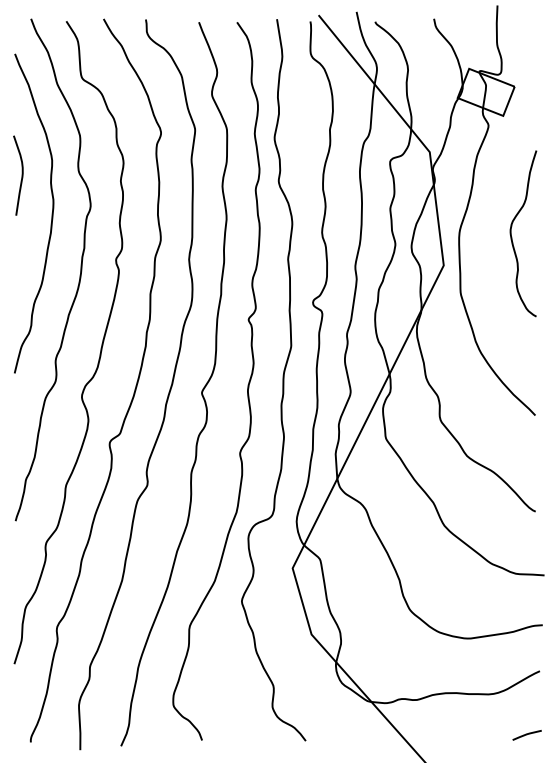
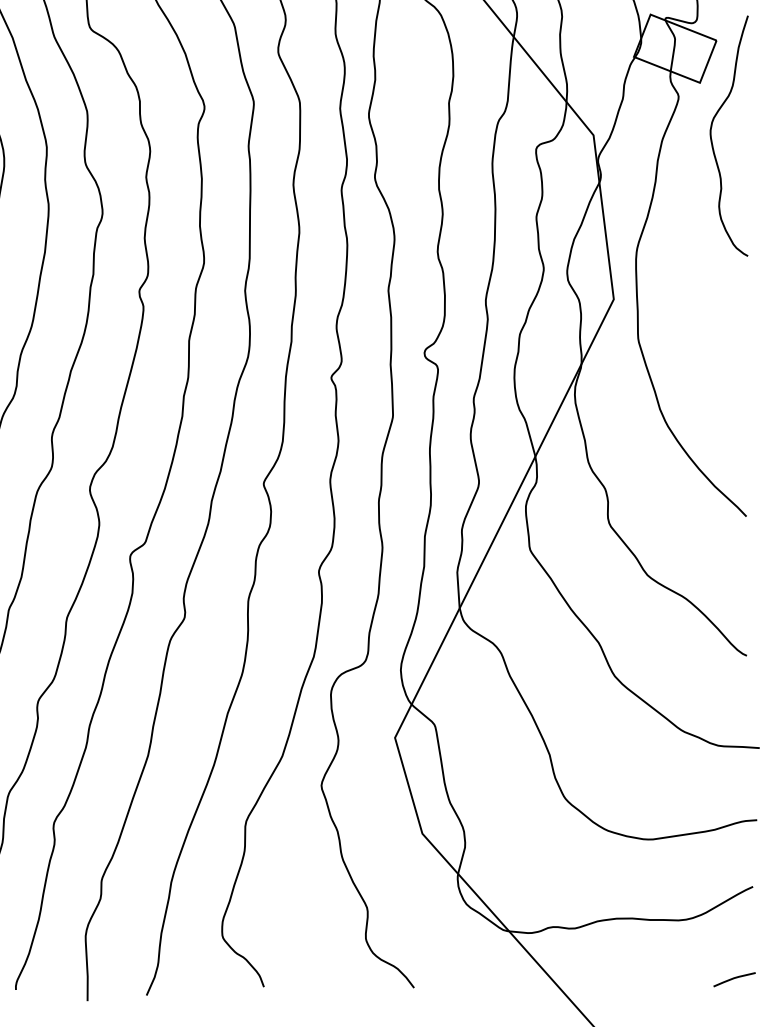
curve: (512, 237) -> (713, 141), moved

